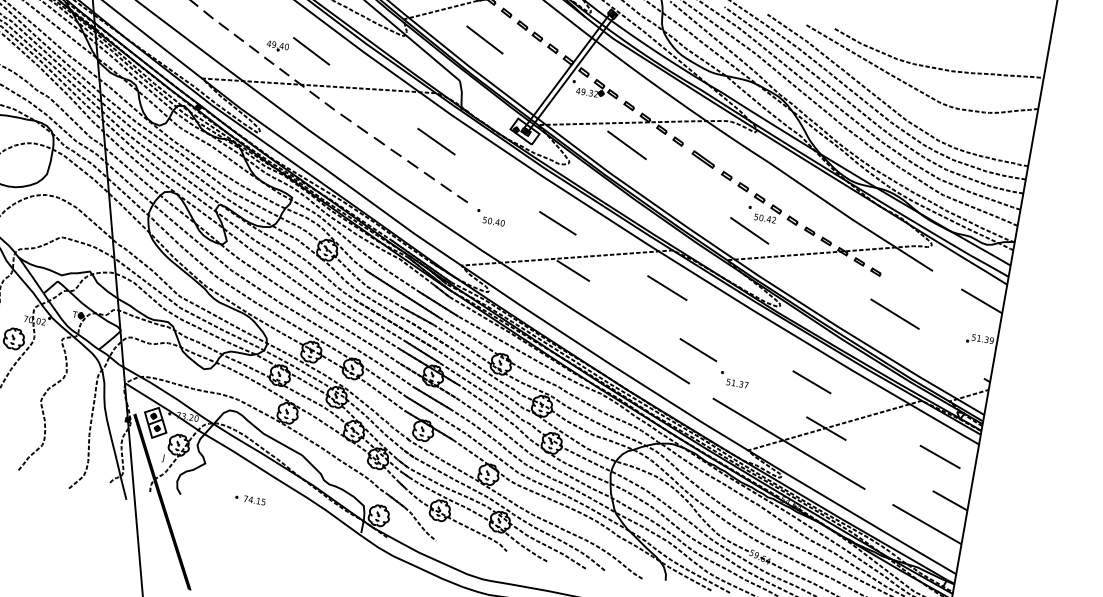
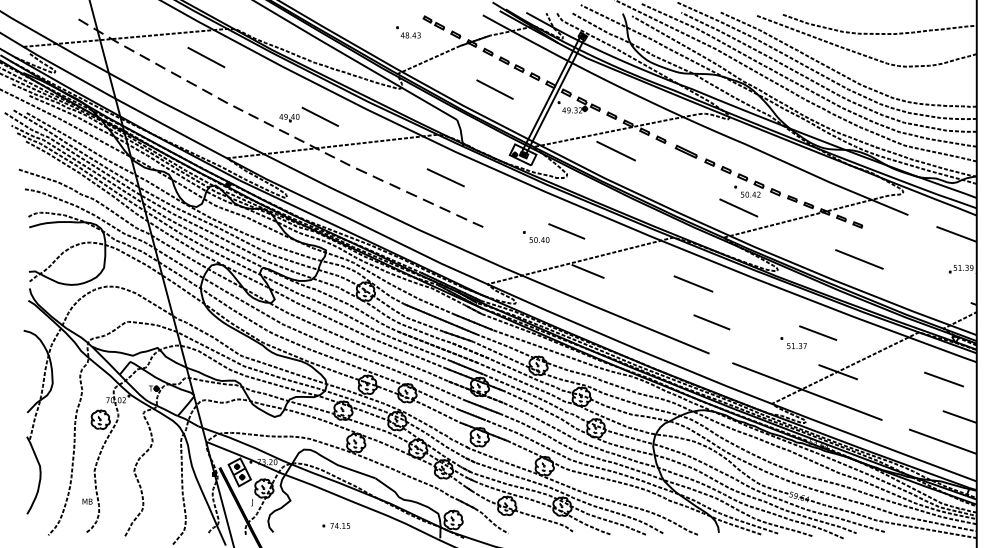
line: (484, 39) -> (494, 89), moved
part: (491, 217) -> (536, 236), moved
line: (667, 287) -> (693, 283), moved
line: (895, 314) -> (859, 259), moved
part: (734, 380) -> (793, 343), moved

